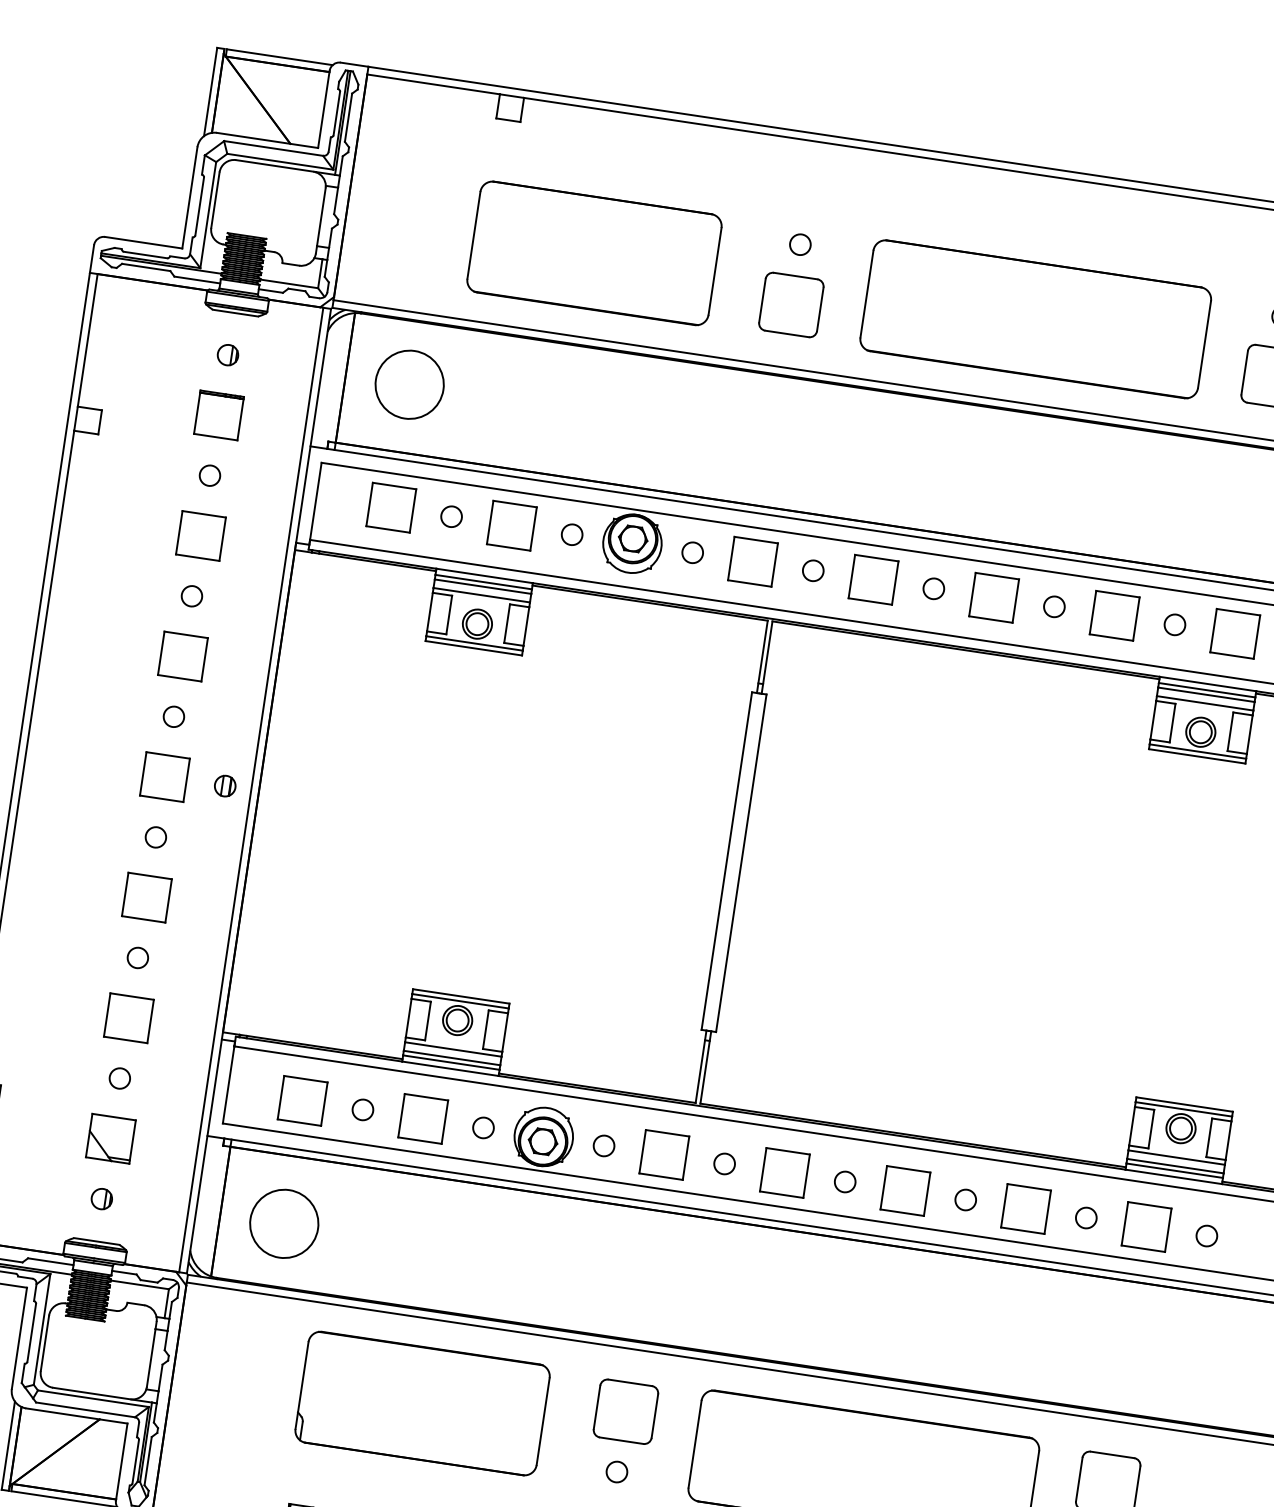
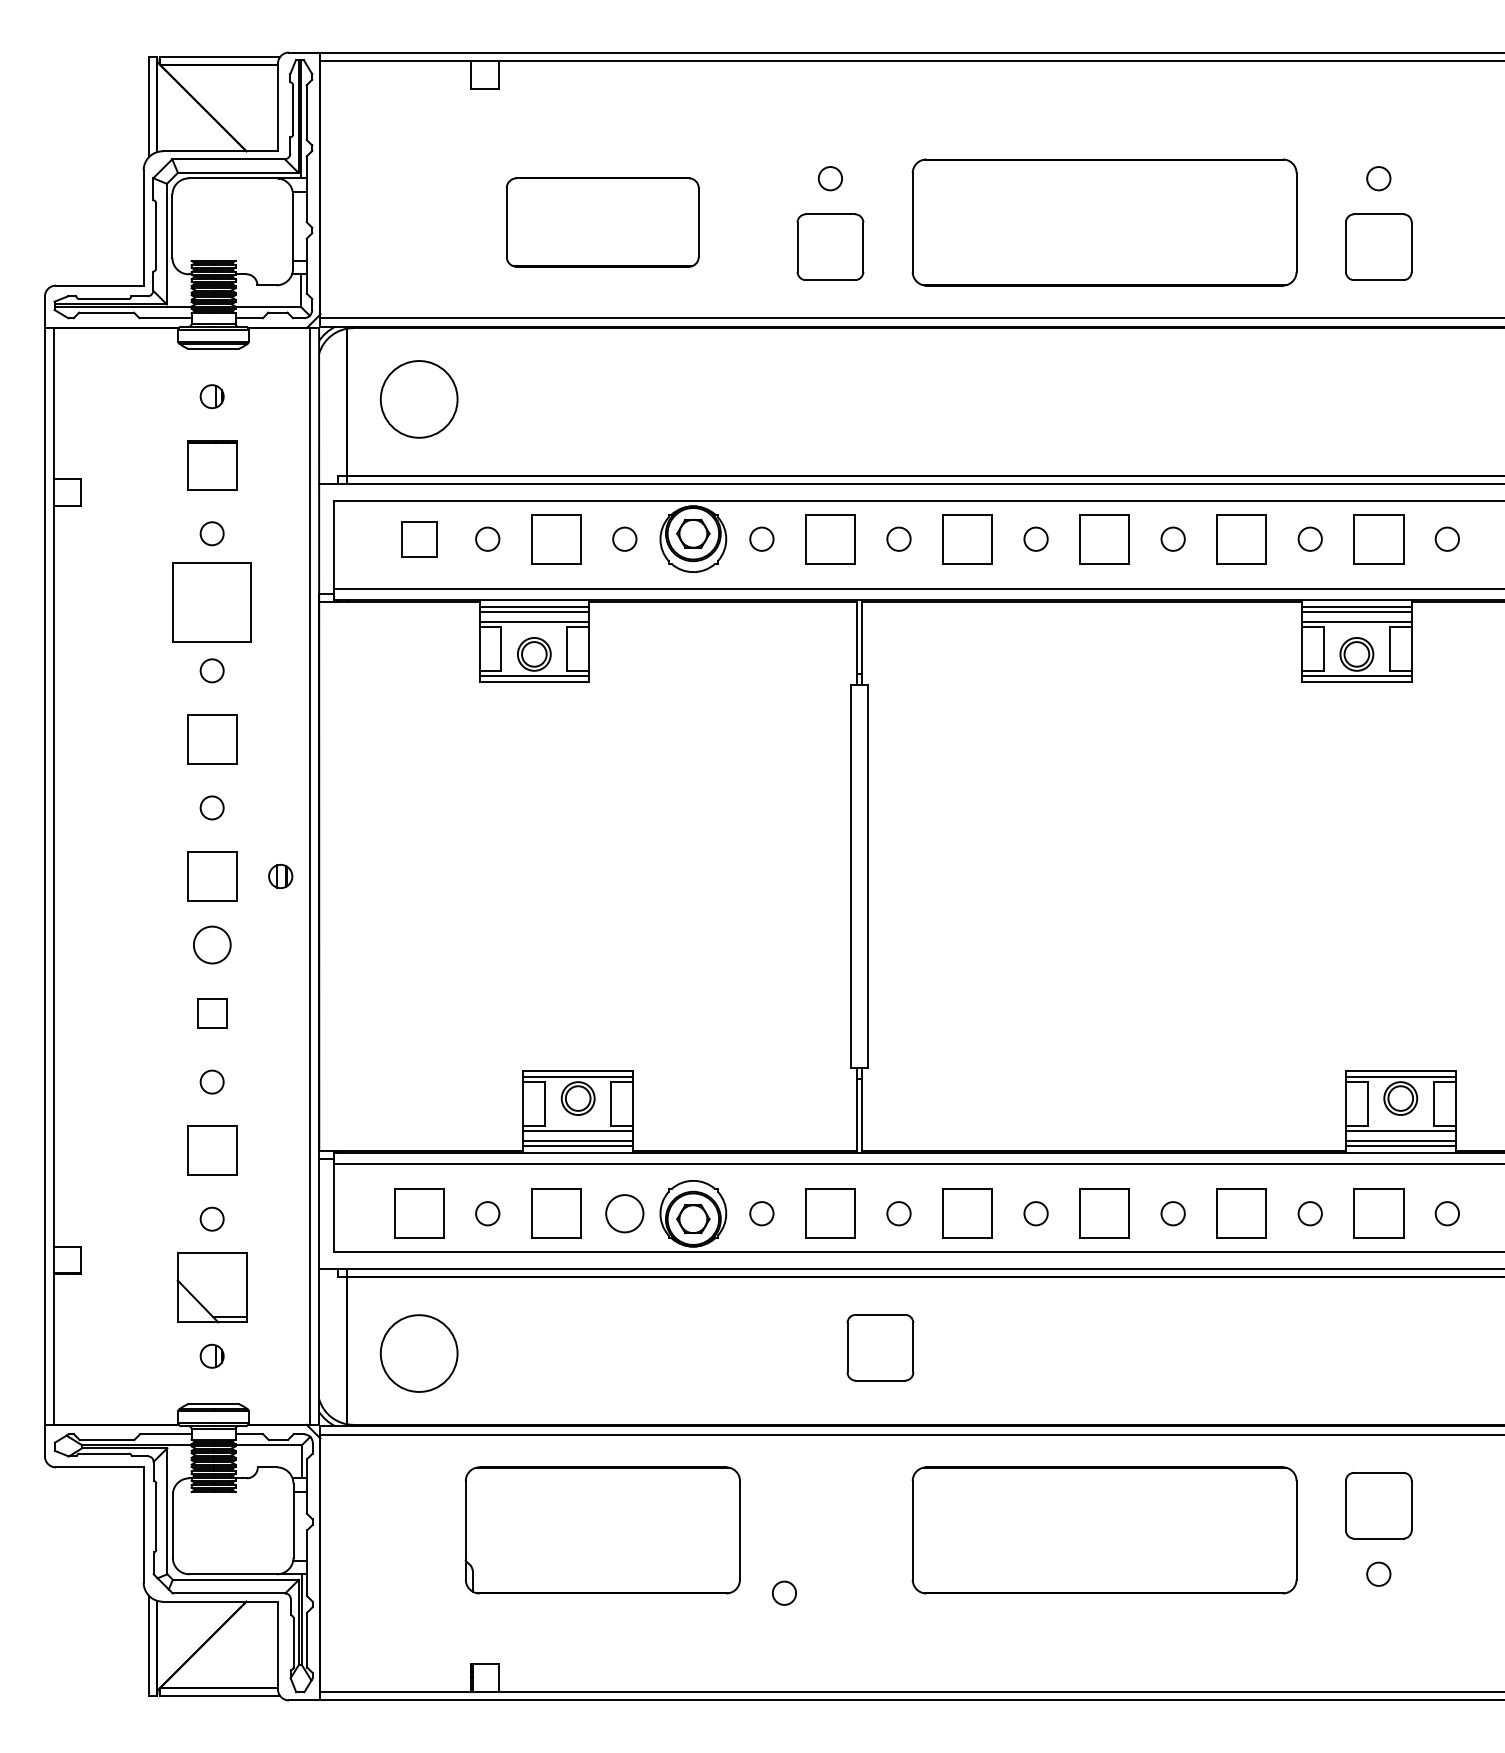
part: (594, 253) -> (602, 222), size x0.7
part: (391, 508) -> (419, 539), size x0.7
part: (201, 536) -> (212, 602), size x1.6
circle: (155, 836) -> (211, 944), size x1.6
part: (147, 897) -> (212, 1013), size x0.6
circle: (483, 1127) -> (624, 1213), size x1.6
part: (110, 1138) -> (211, 1287), size x1.4
part: (626, 1411) -> (880, 1347), moved
circle: (616, 1471) -> (783, 1592), moved

